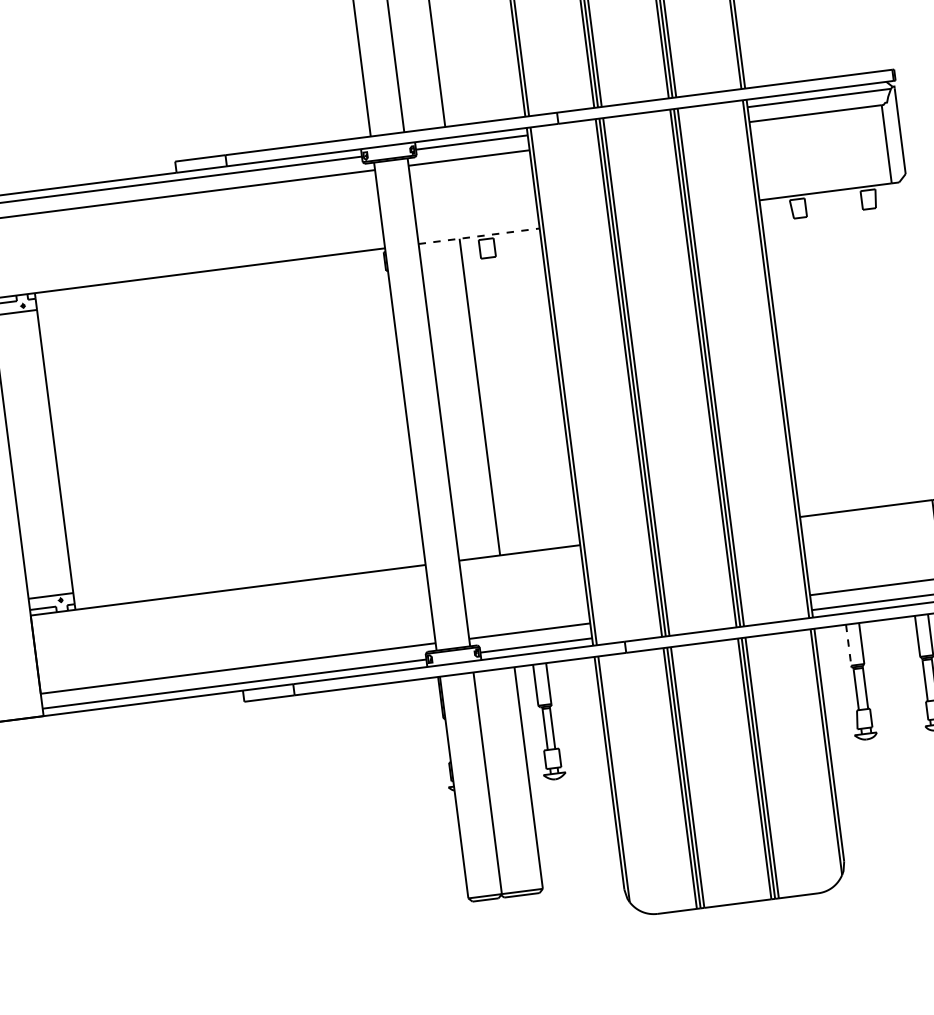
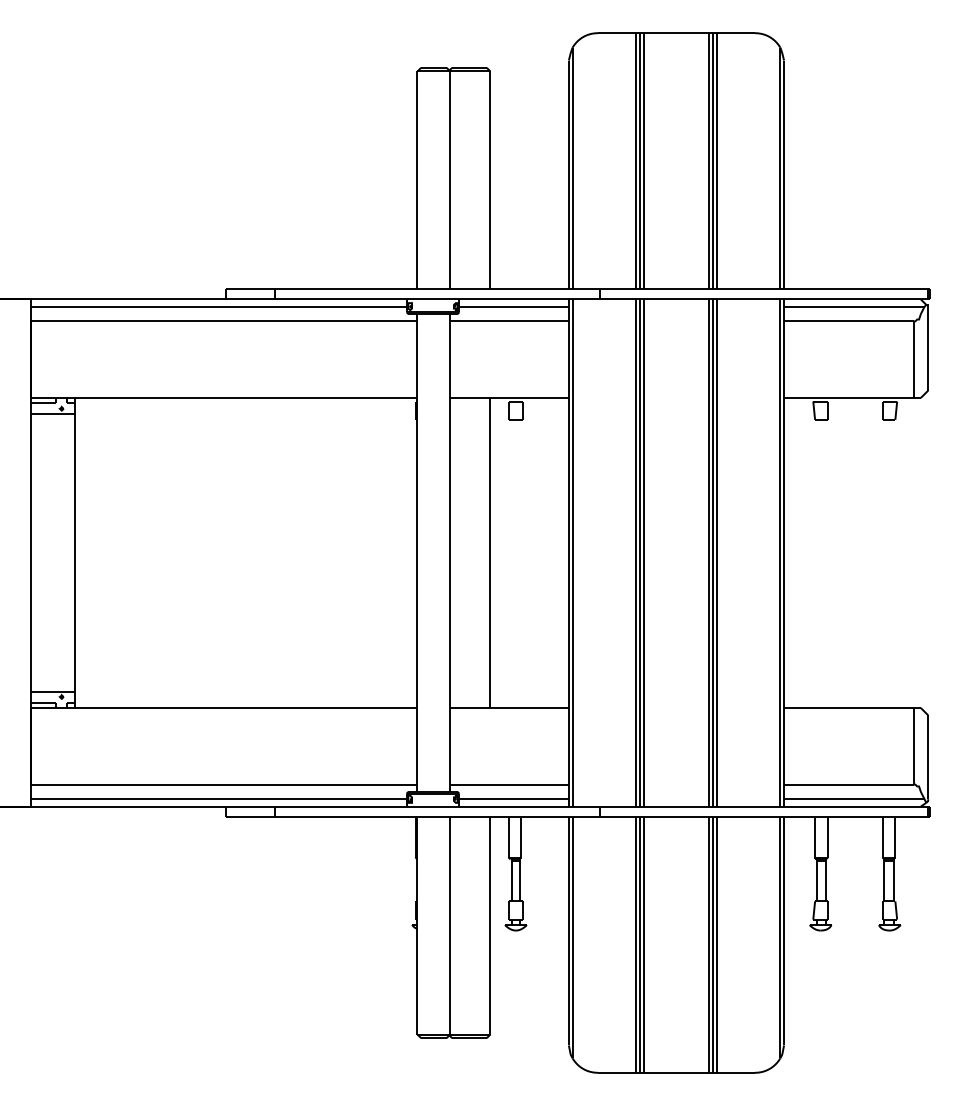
line: (480, 235) -> (510, 397), dashed -> solid
line: (849, 646) -> (815, 838), dashed -> solid

